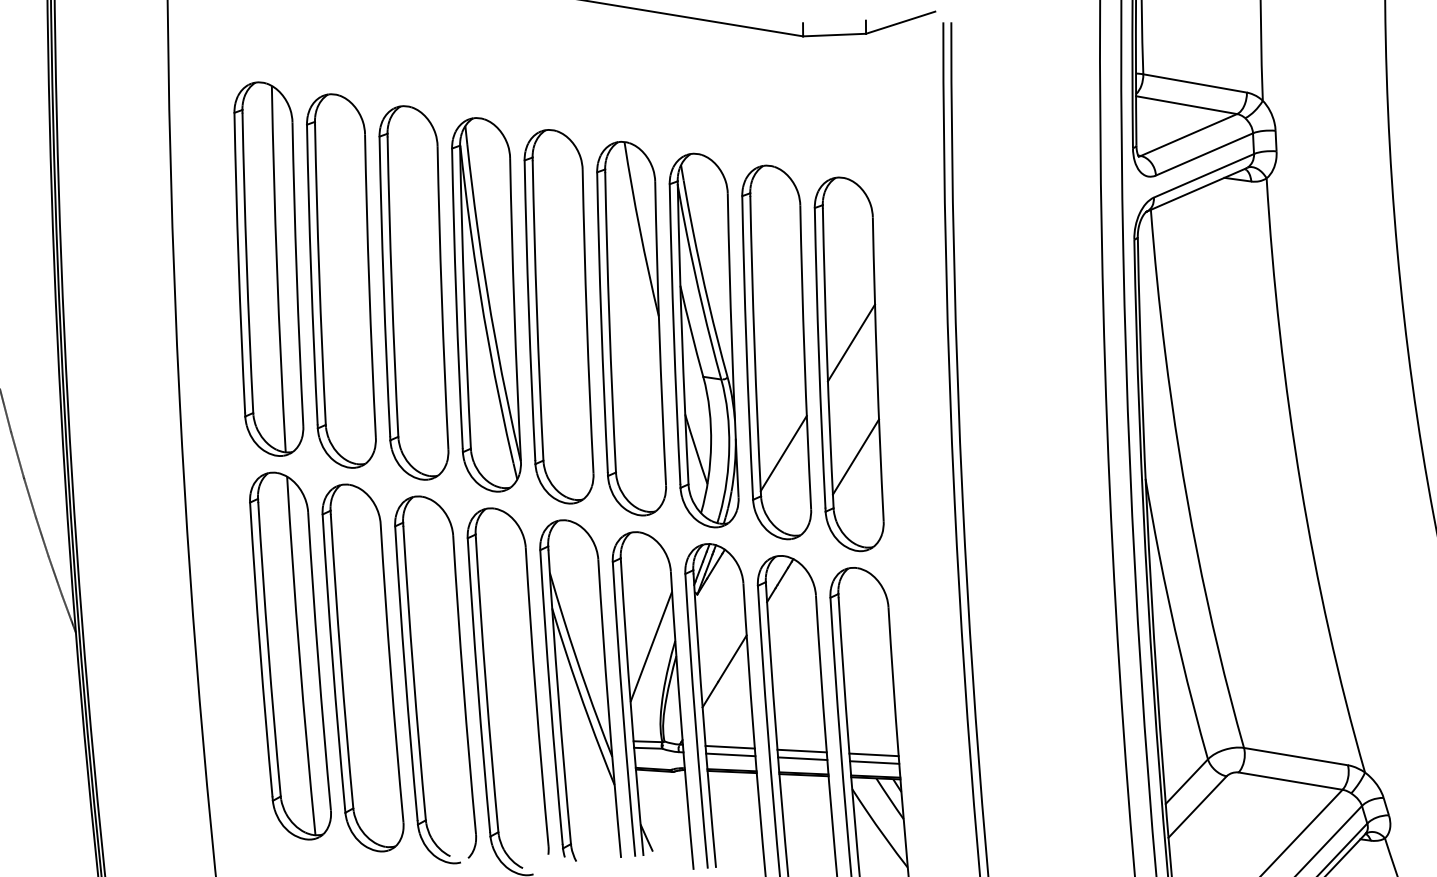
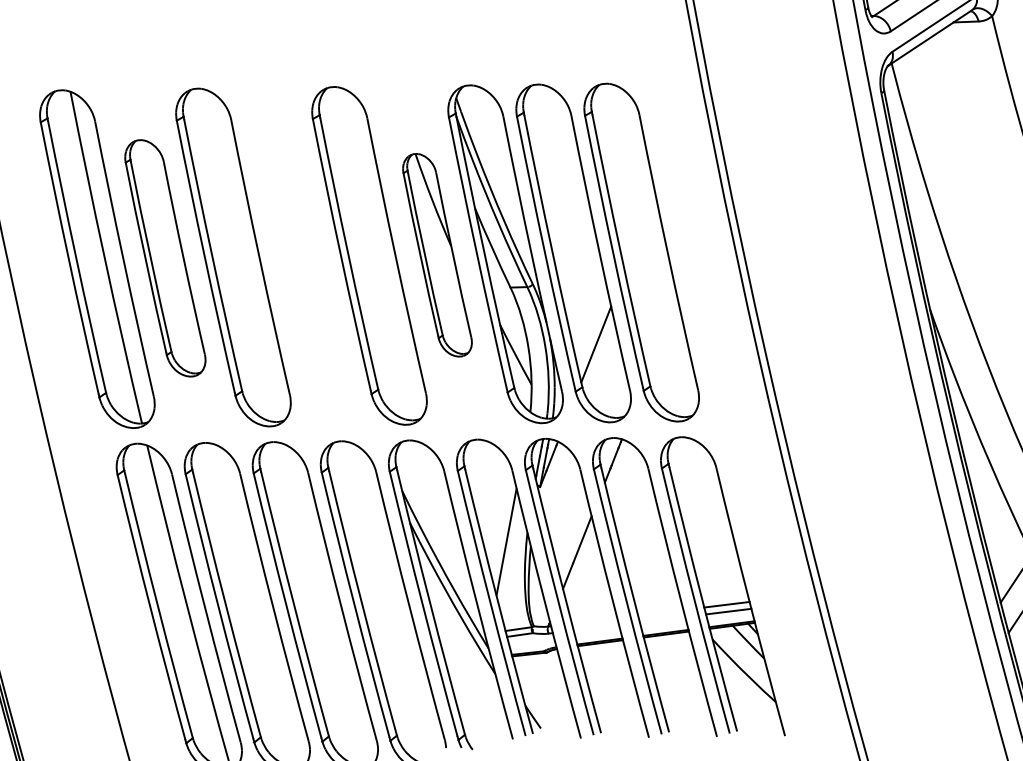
part: (341, 280) -> (165, 257), size x0.7
part: (486, 304) -> (301, 256), removed
part: (631, 328) -> (437, 255), size x0.6
line: (851, 342) -> (640, 232), removed
line: (855, 456) -> (662, 335), removed
line: (729, 746) -> (593, 620), removed
line: (801, 750) -> (660, 612), removed
line: (730, 754) -> (596, 627), removed
line: (802, 758) -> (662, 619), removed

